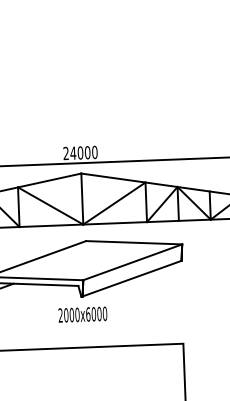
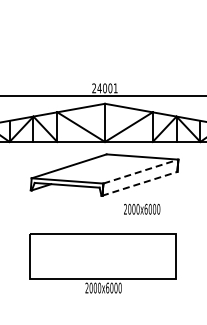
text: (94, 152) -> (115, 88), 24000 -> 24001
line: (133, 262) -> (141, 171), solid -> dashed
line: (131, 278) -> (139, 183), solid -> dashed
text: (83, 313) -> (142, 208), moved

